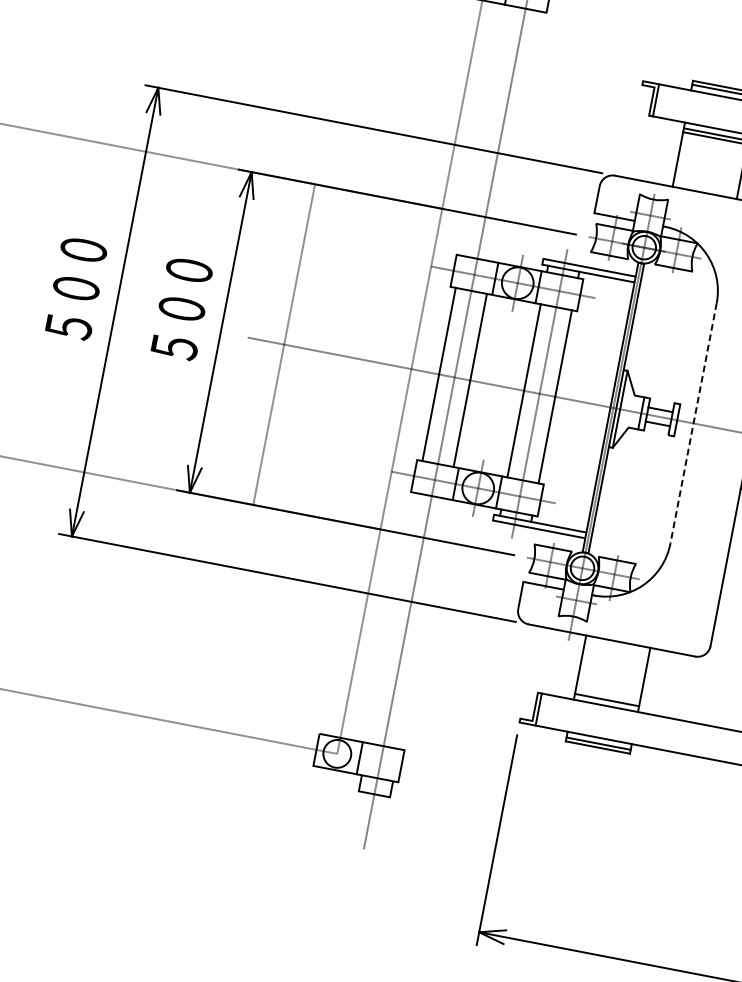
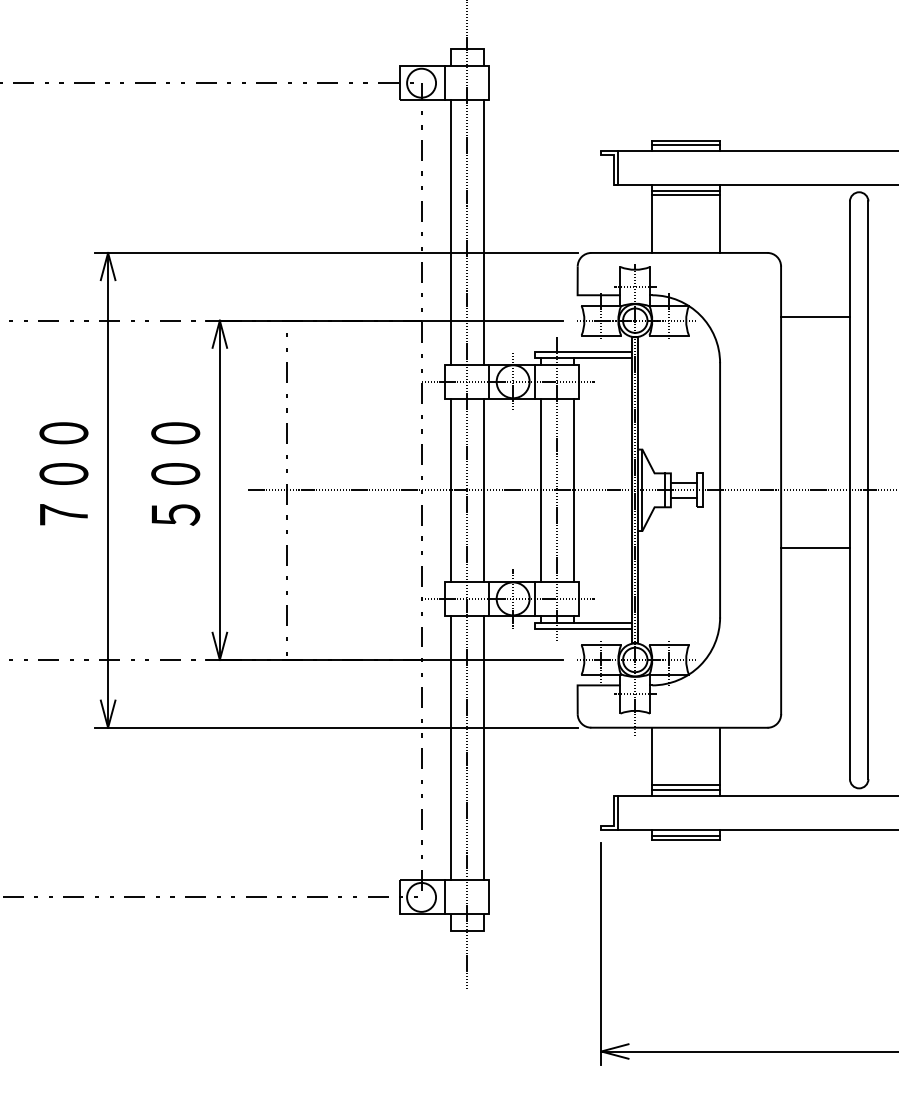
line: (485, 130) -> (450, 232), added
line: (516, 136) -> (483, 232), added
text: (69, 327) -> (64, 514), ５００ -> ７００
line: (693, 423) -> (720, 490), dashed -> solid
line: (391, 617) -> (450, 747), added
line: (423, 623) -> (483, 747), added
line: (608, 696) -> (686, 785), added

